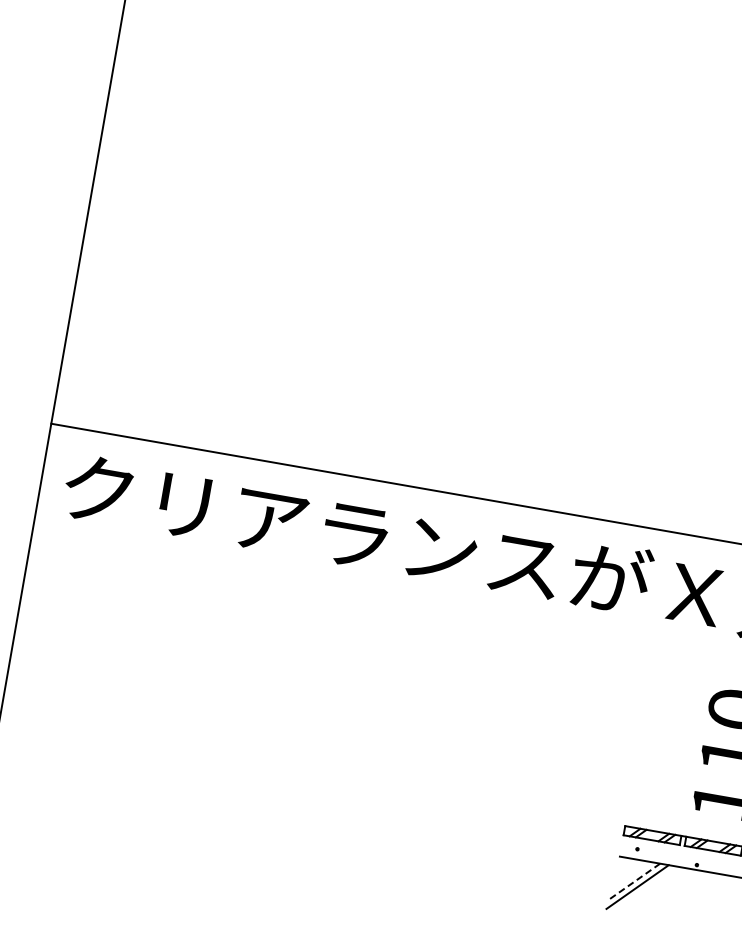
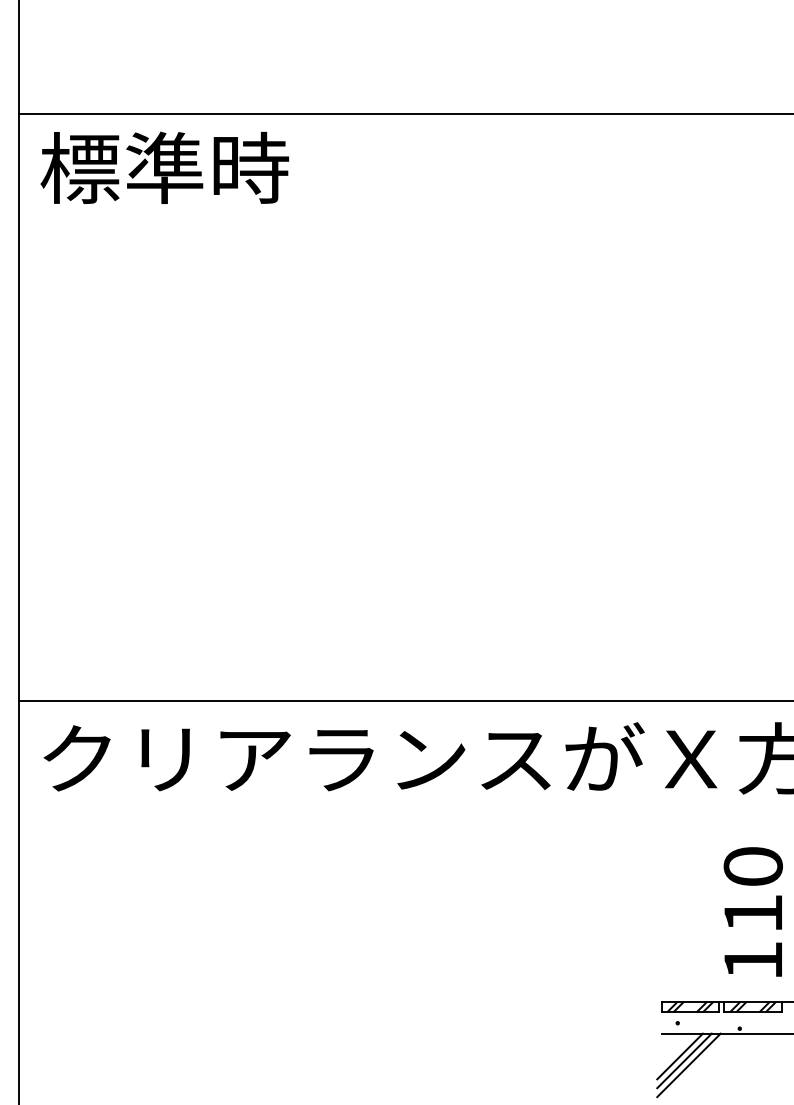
line: (633, 881) -> (679, 1056), dashed -> solid
line: (640, 892) -> (688, 1065), added

